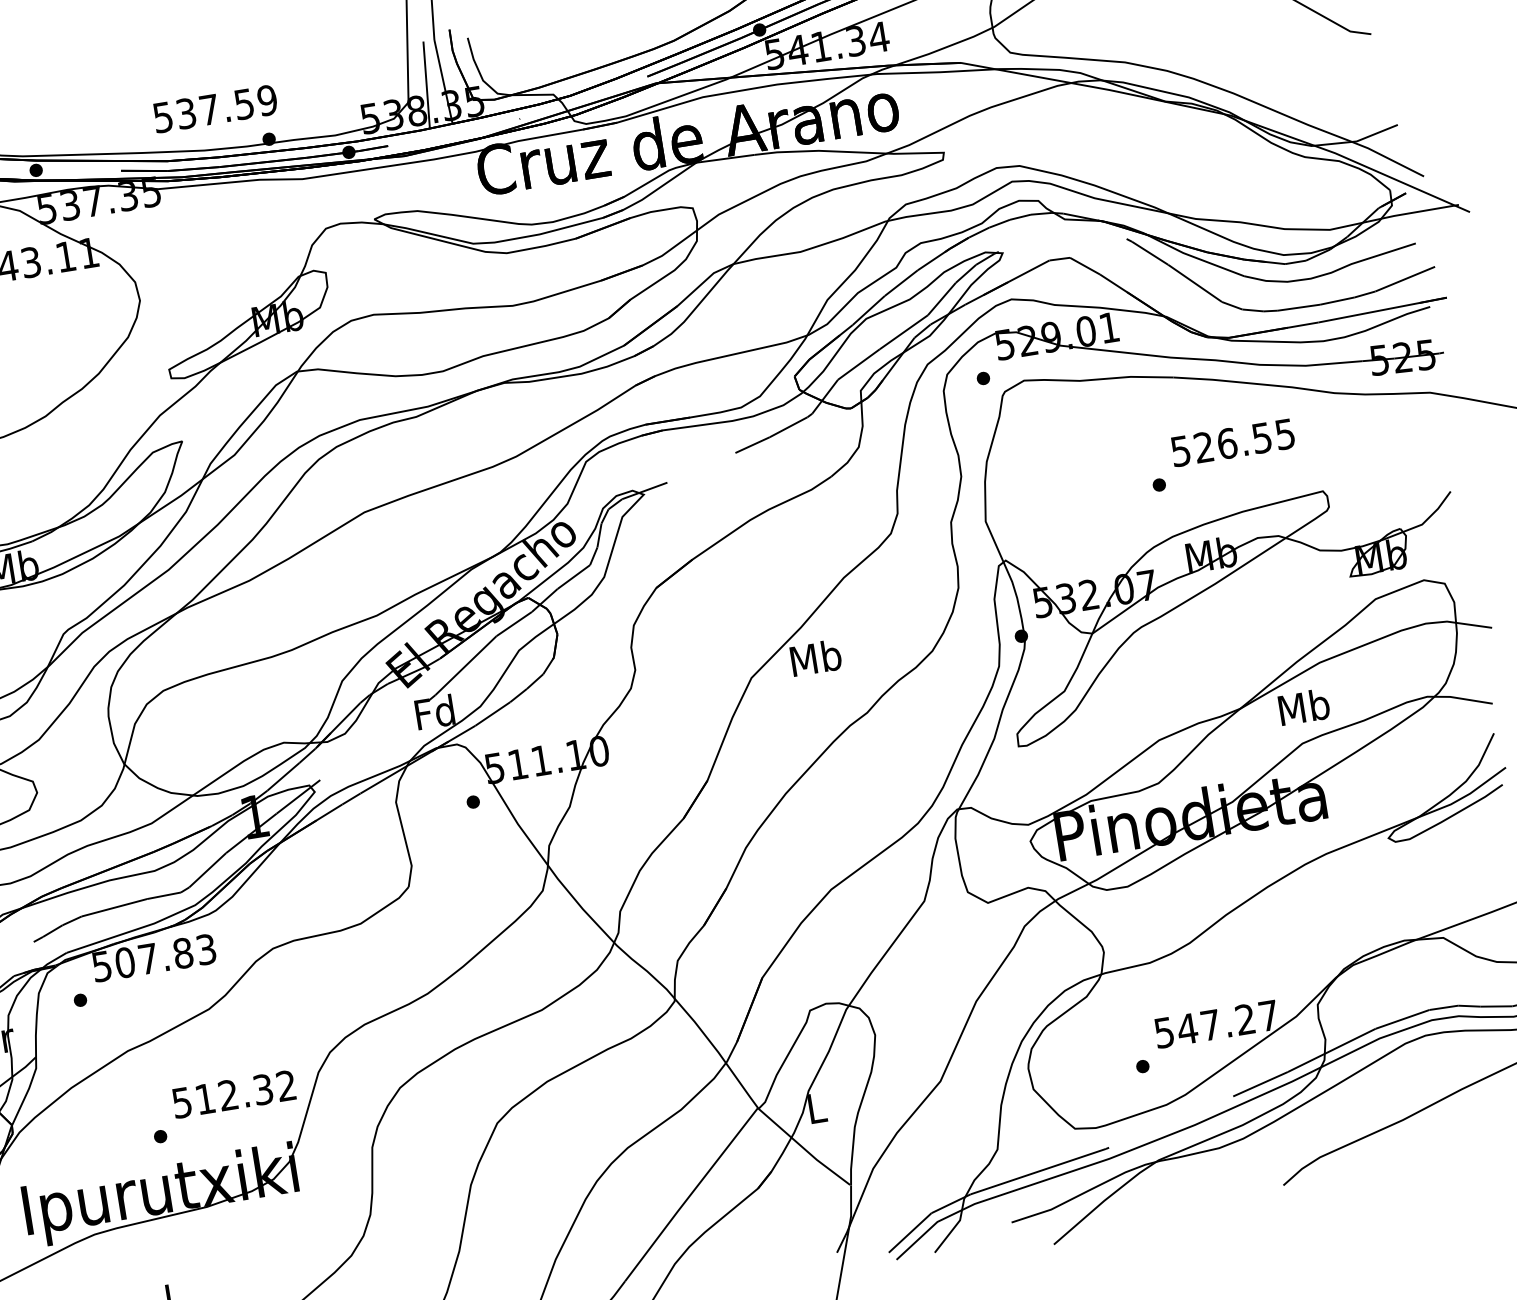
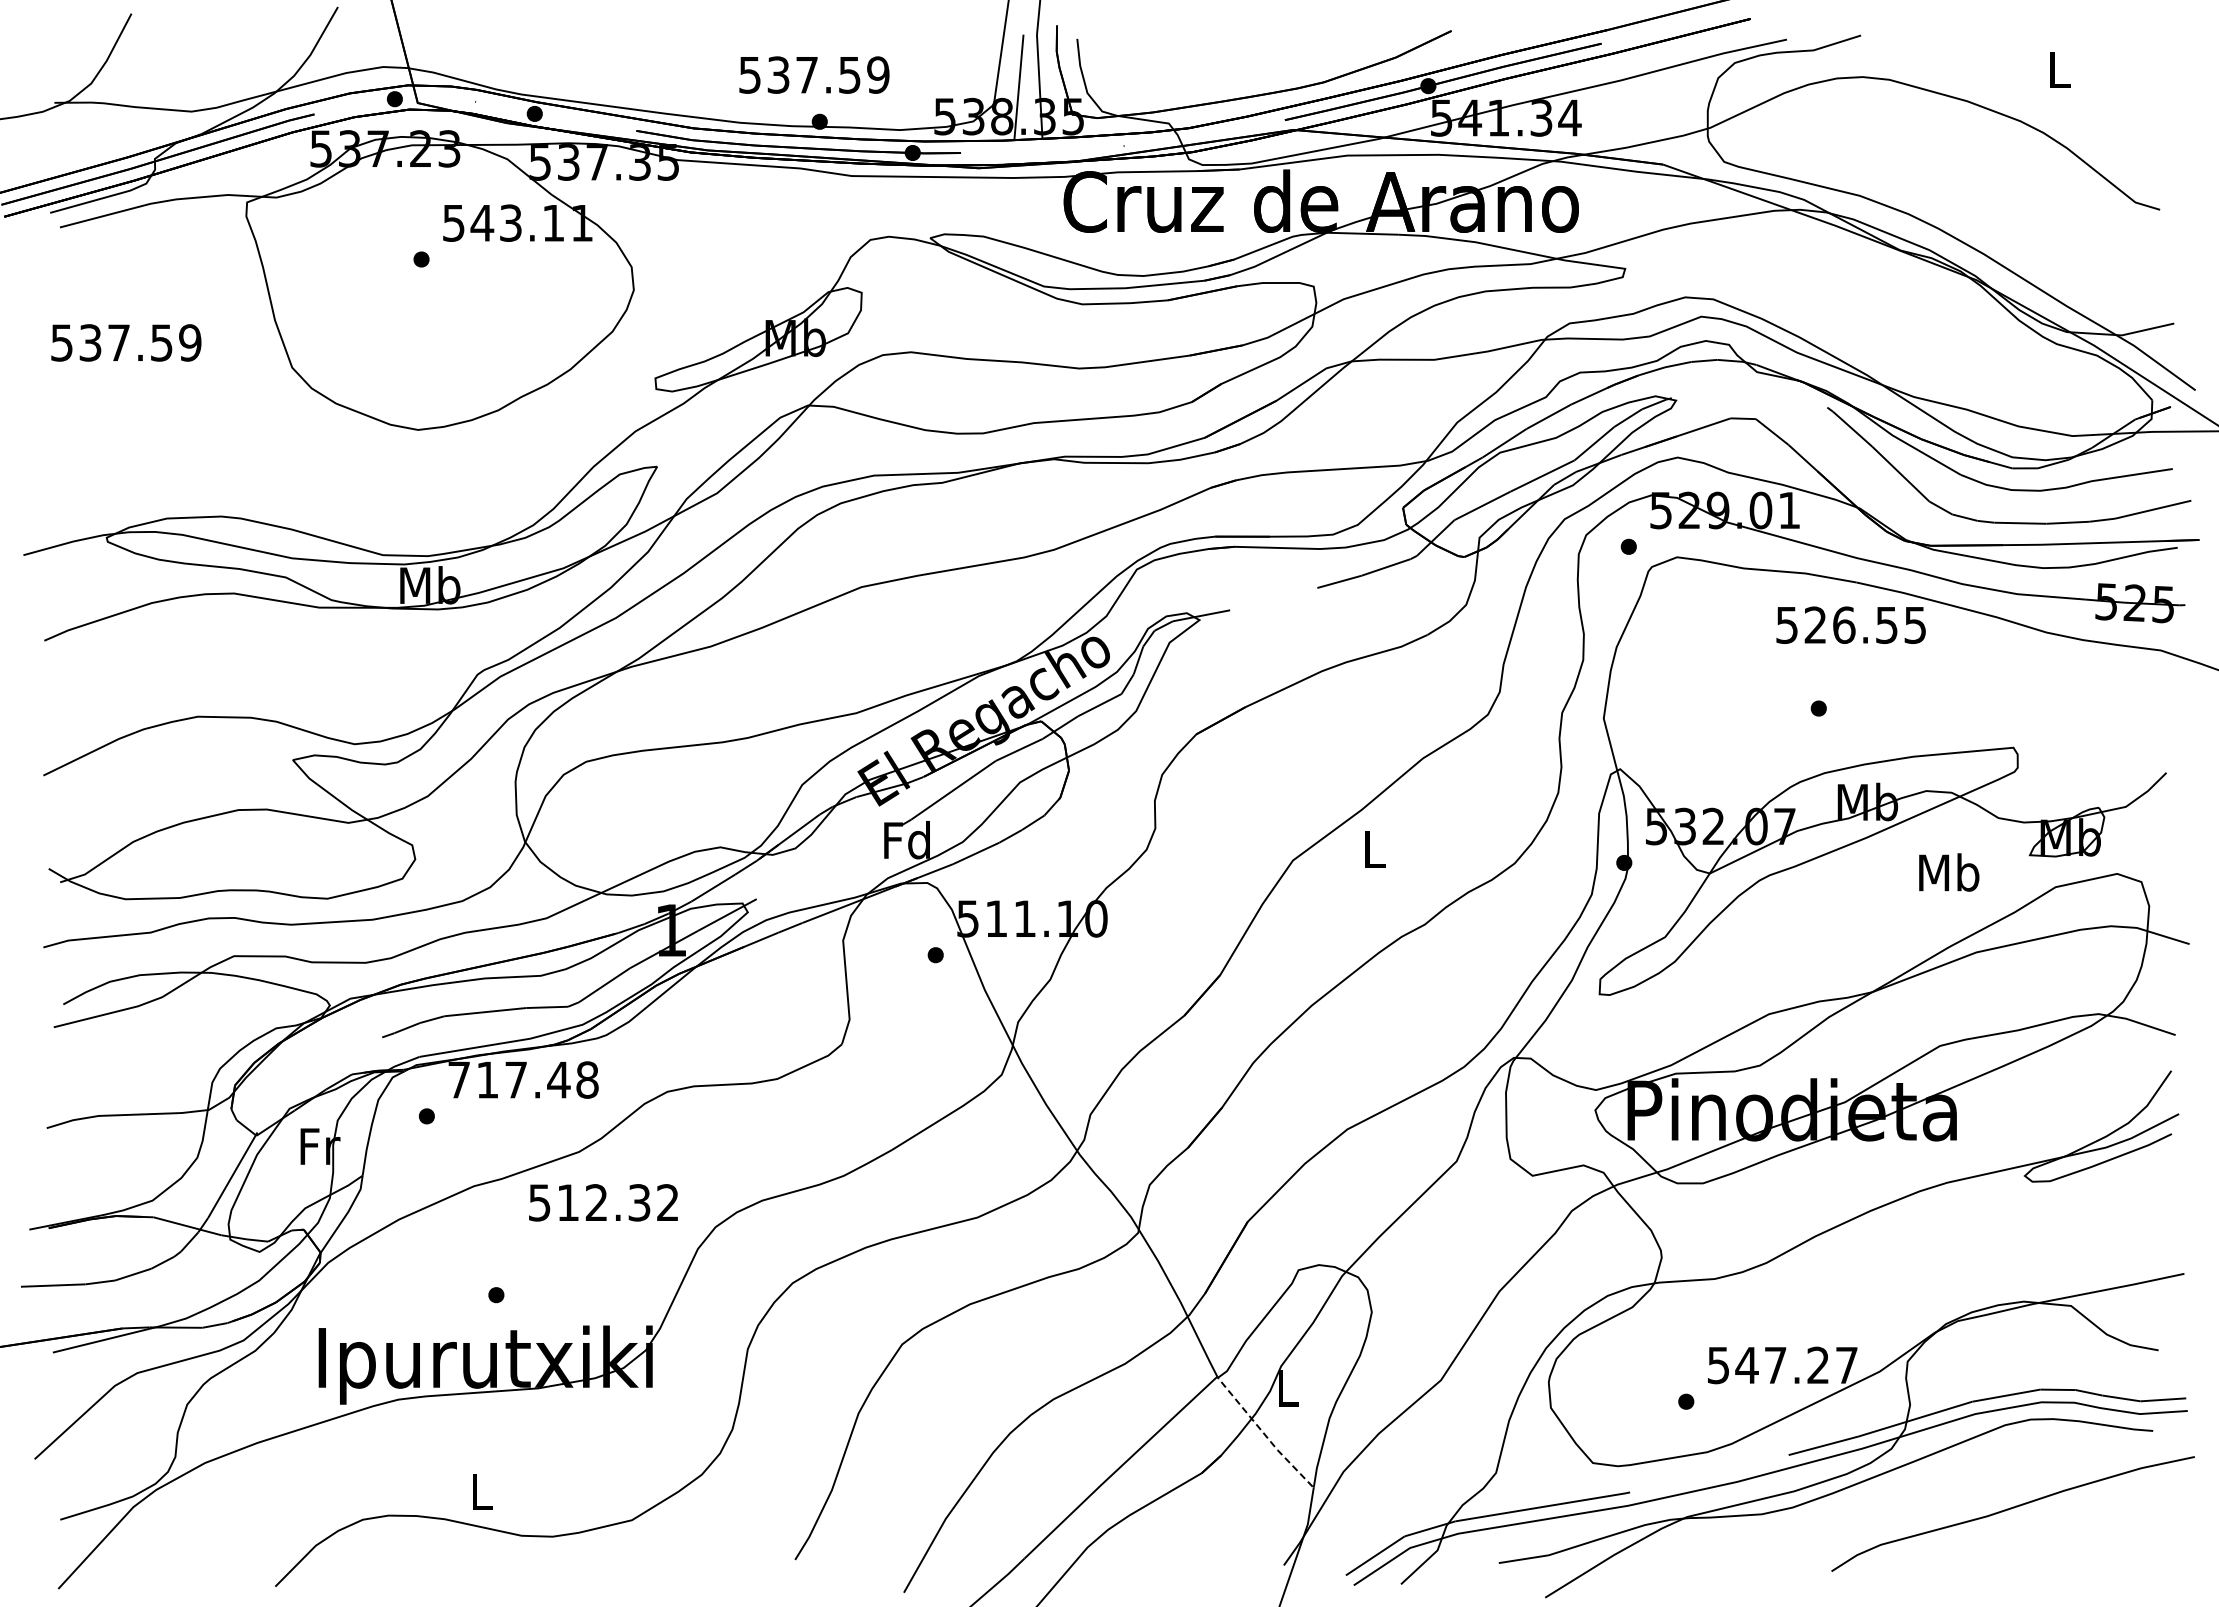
text: (215, 108) -> (814, 74), moved
text: (1232, 442) -> (1850, 624), moved
text: (816, 657) -> (1374, 848), Mb -> L
text: (1304, 706) -> (1949, 872), moved
text: (154, 957) -> (523, 1079), 507.83 -> 717.48
text: (233, 1094) -> (603, 1202), moved
line: (803, 1148) -> (1263, 1433), solid -> dashed

